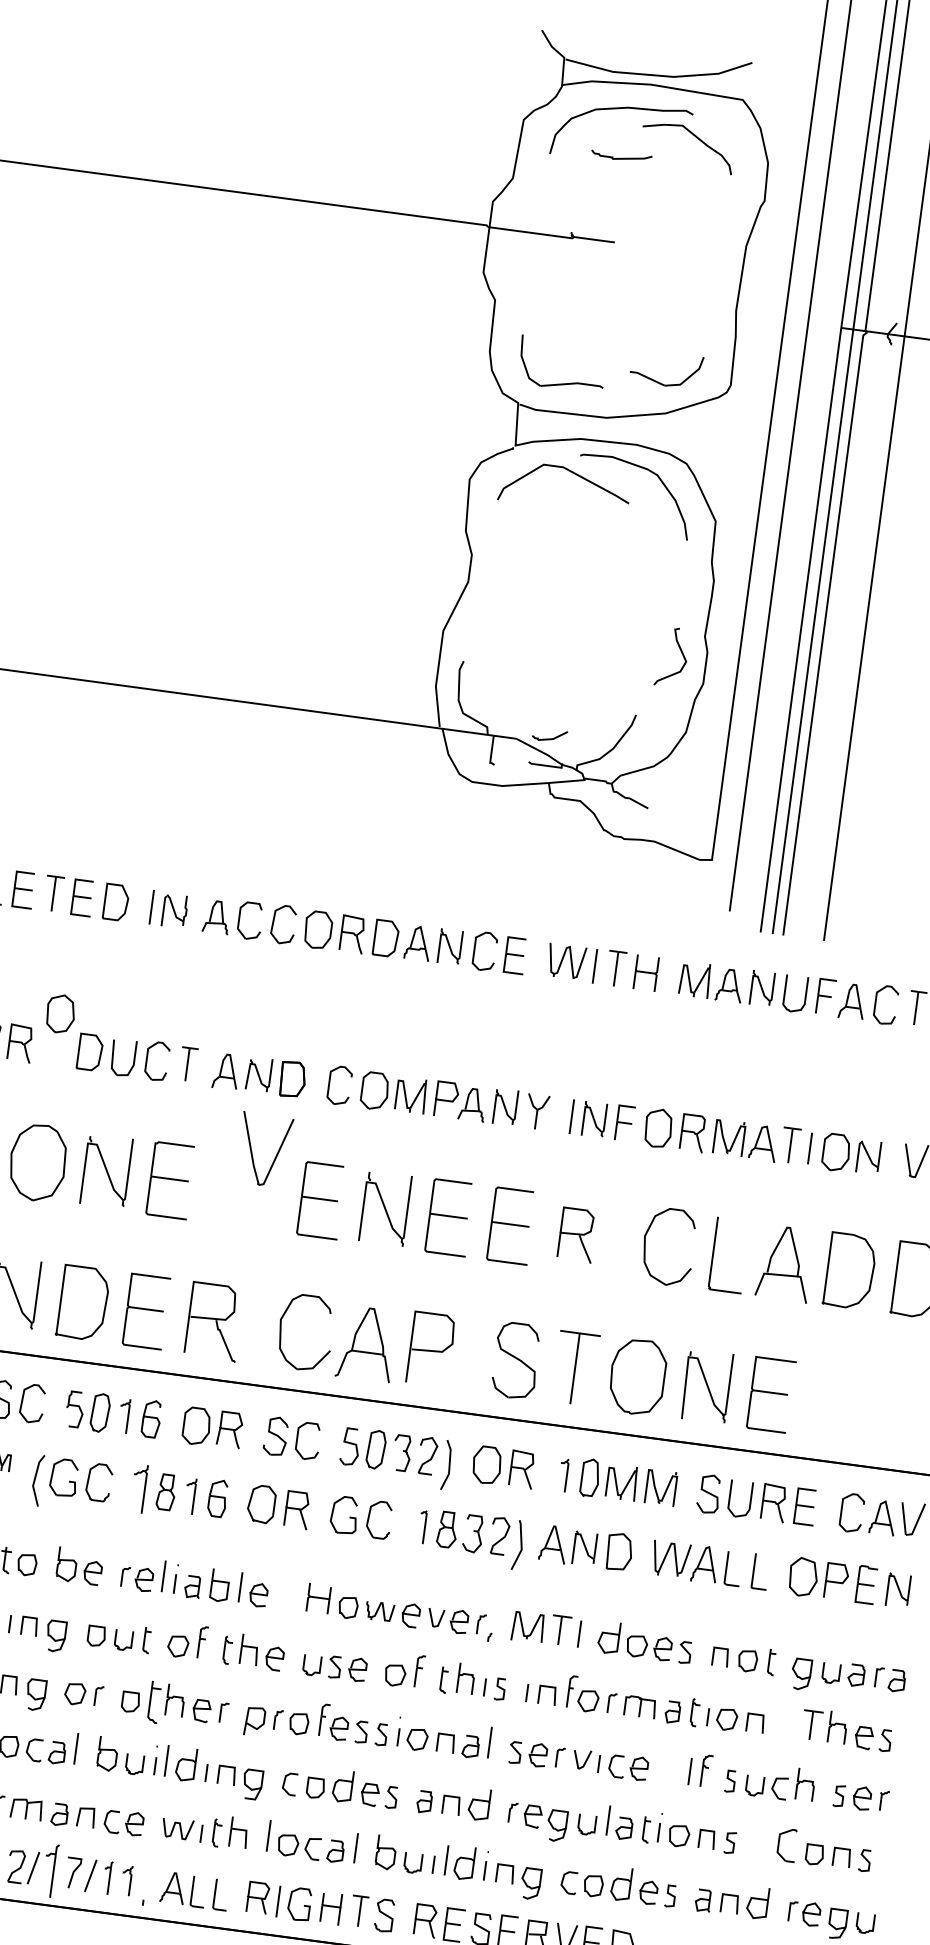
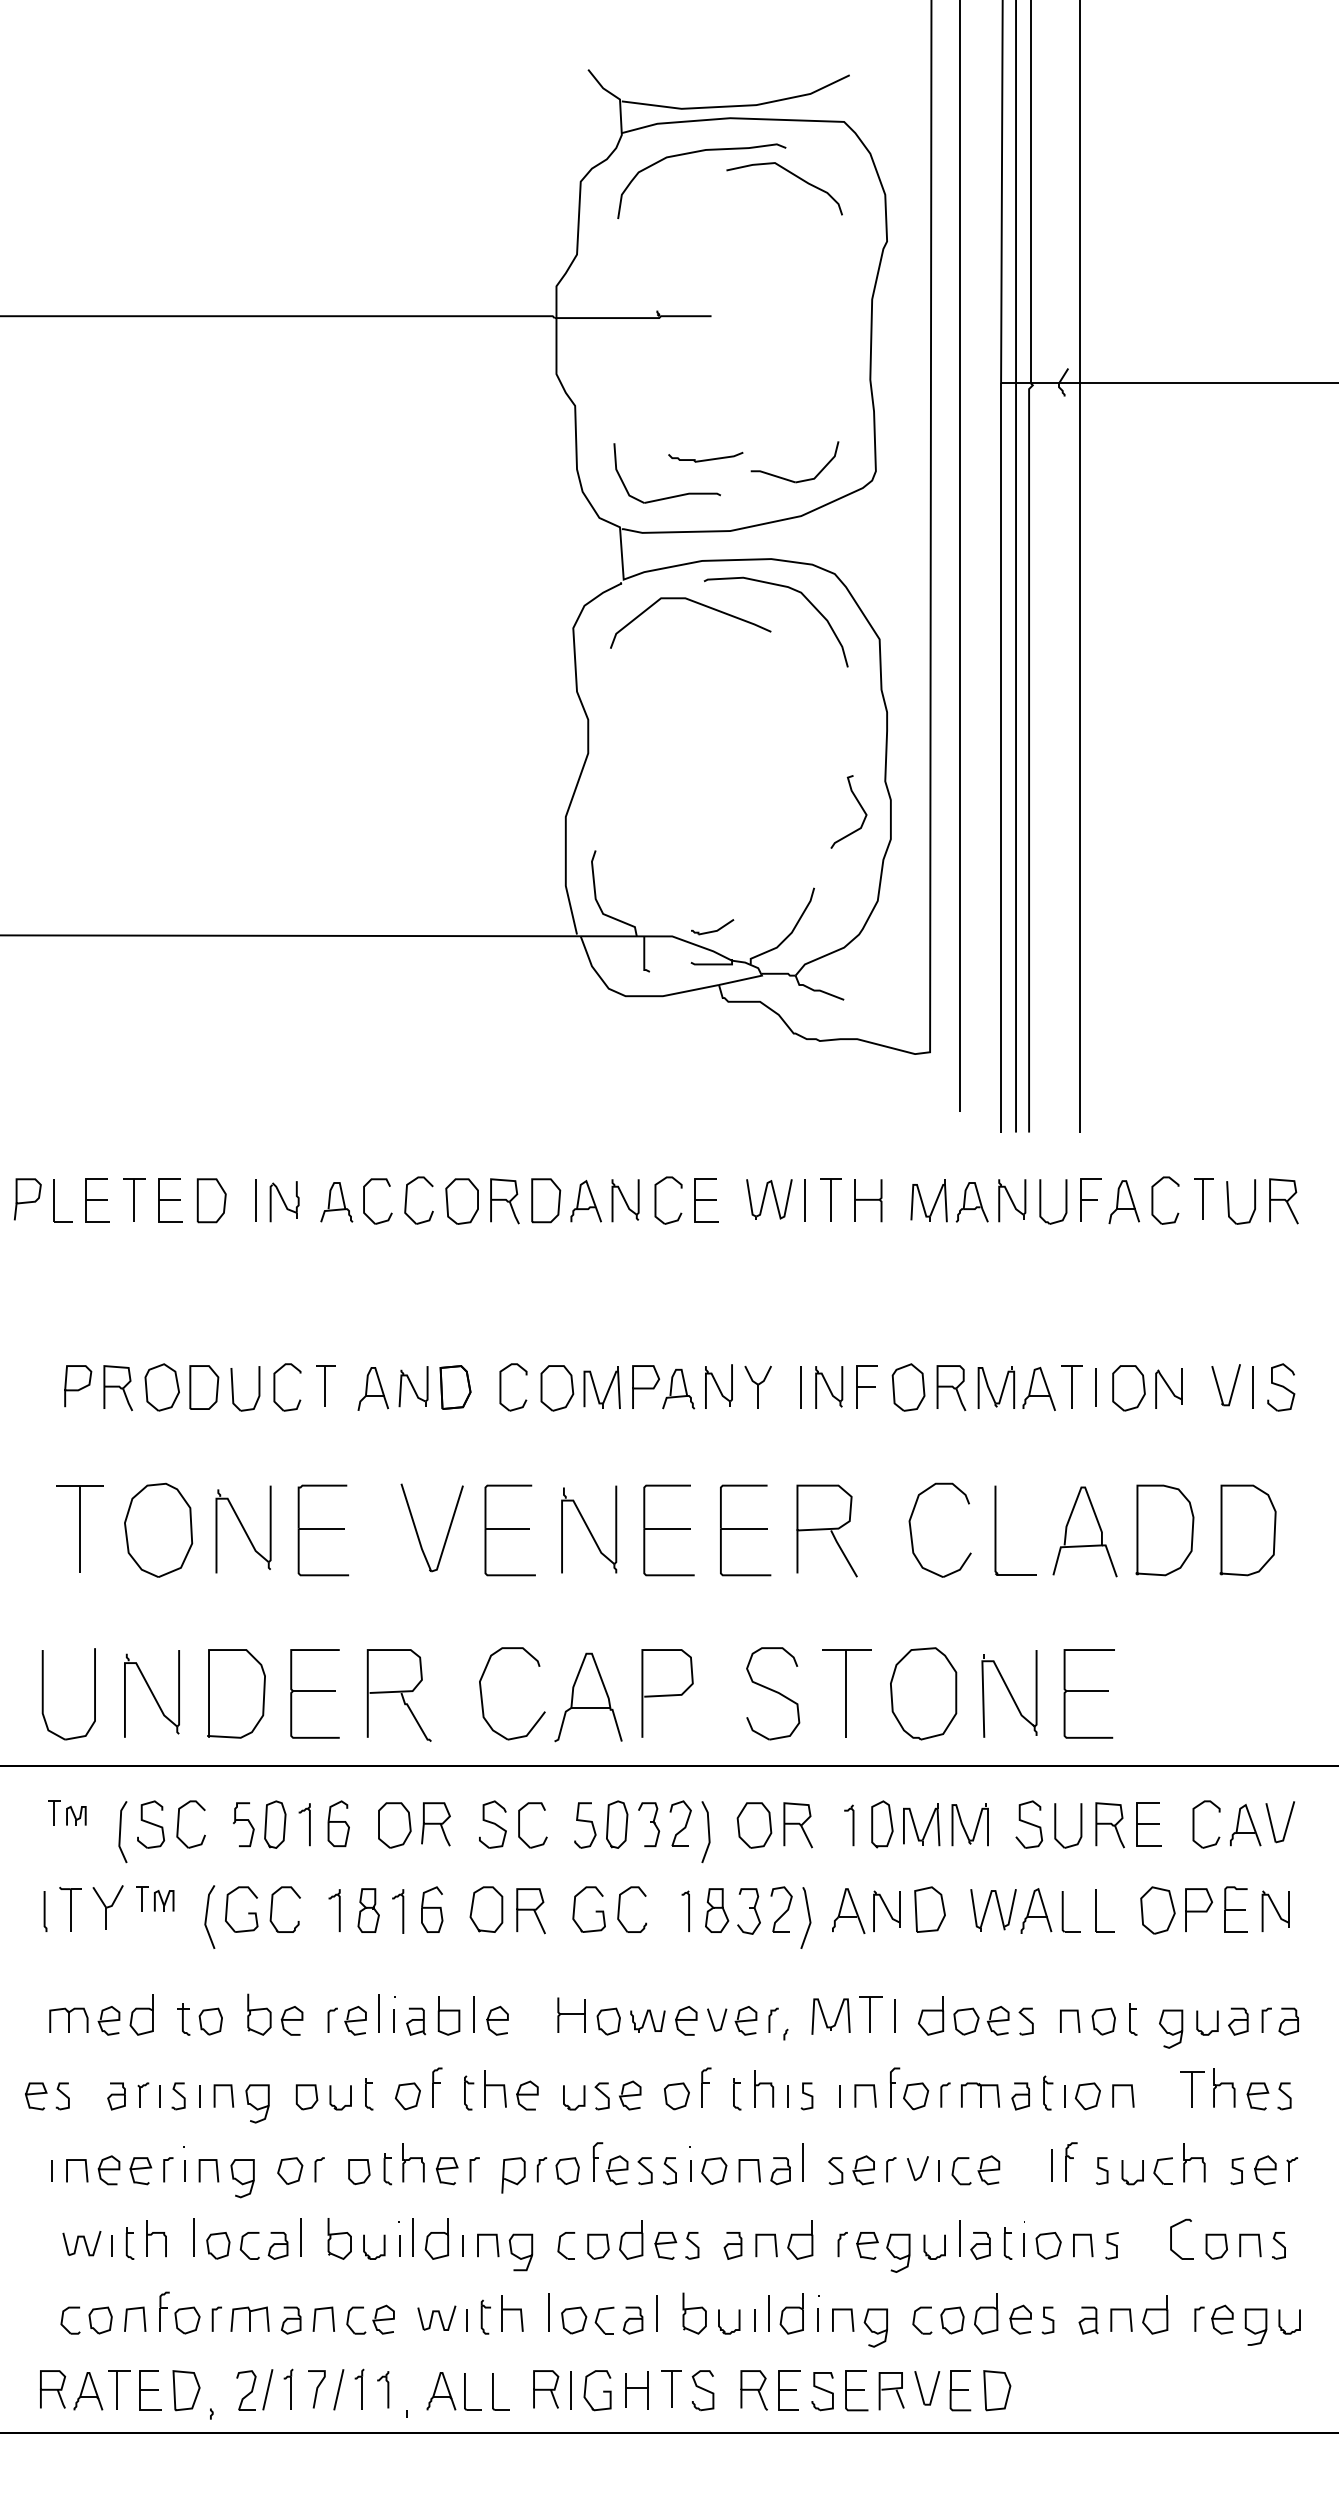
part: (621, 155) -> (705, 456), moved
part: (60, 1013) -> (161, 1387), moved
part: (252, 1150) -> (417, 1530), moved
part: (576, 1234) -> (826, 1530), size x1.43
part: (138, 1488) -> (334, 1910), size x0.71
part: (153, 1703) -> (387, 2169), size x0.62
part: (50, 1869) -> (288, 2388), size x0.62

